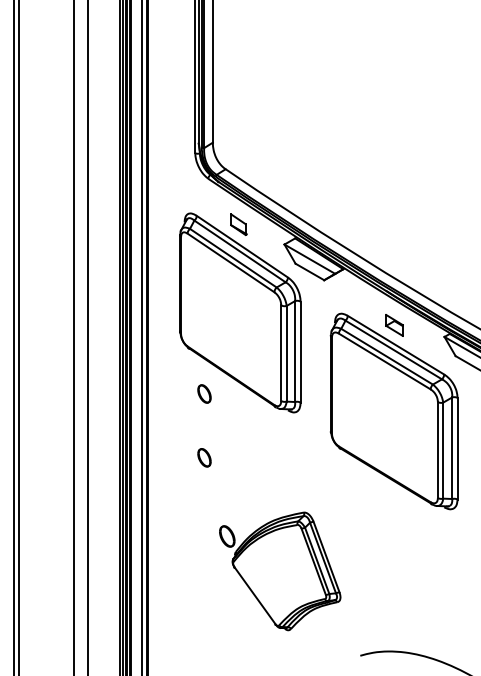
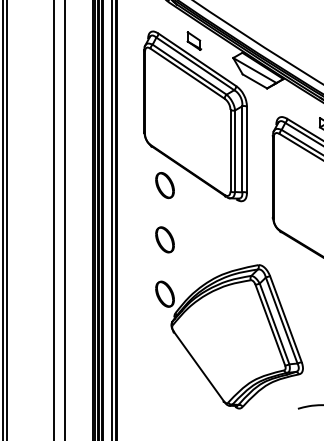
part: (204, 393) -> (165, 185), size x1.67
part: (204, 457) -> (165, 239), size x1.67
part: (280, 571) -> (229, 336), size x1.43

